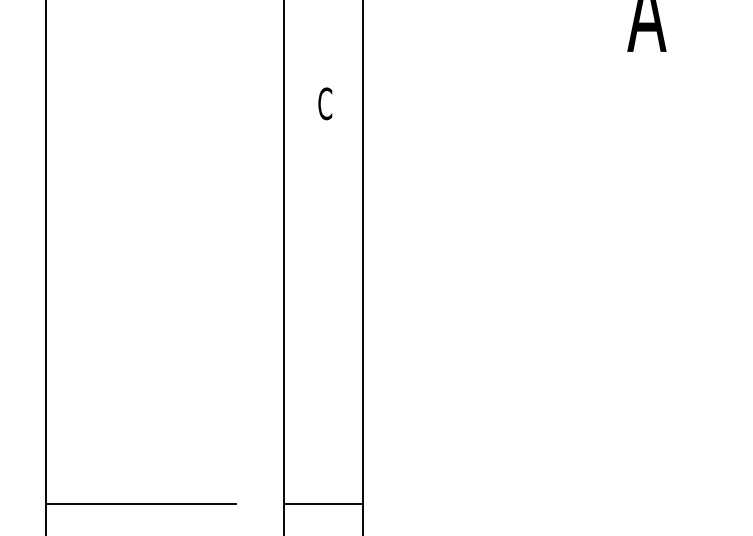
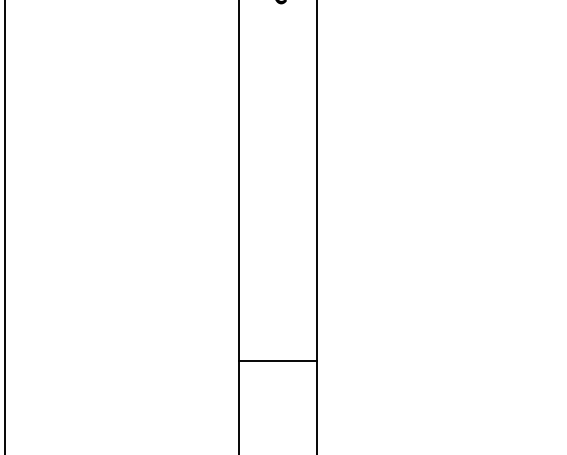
line: (140, 503) -> (98, 381), removed
line: (322, 503) -> (277, 360), moved

